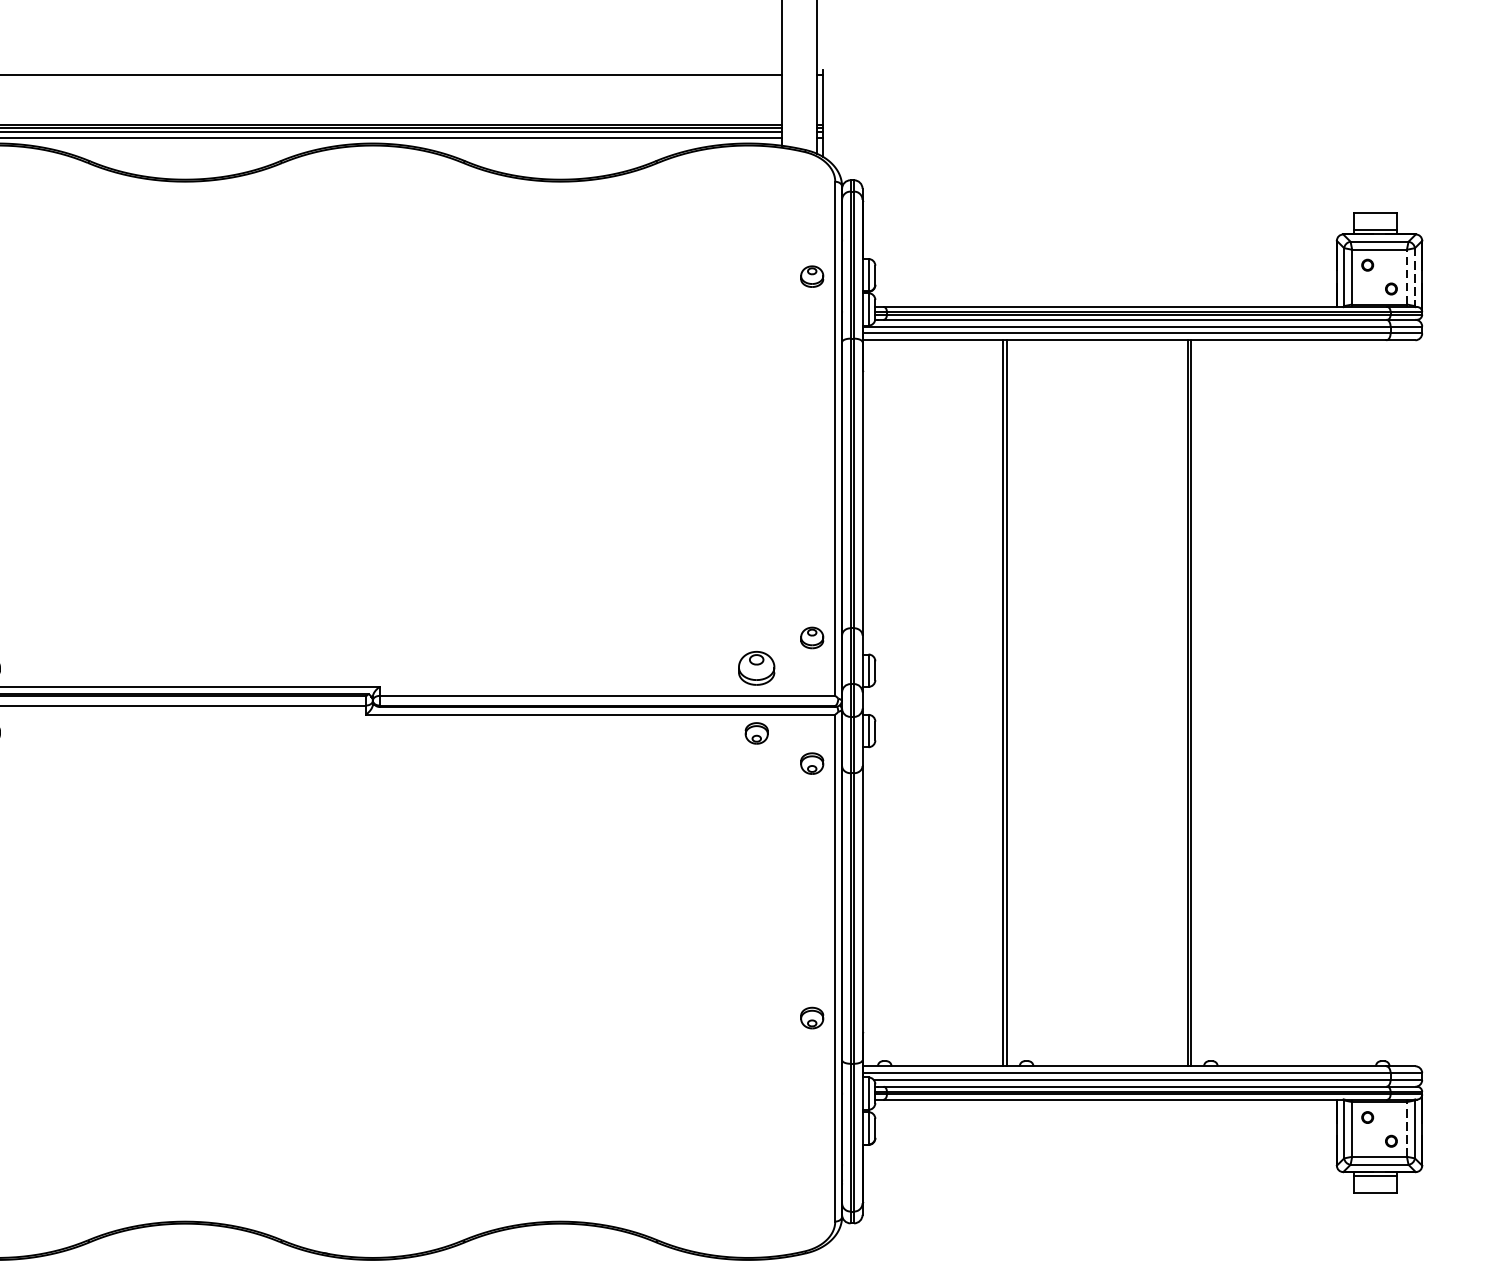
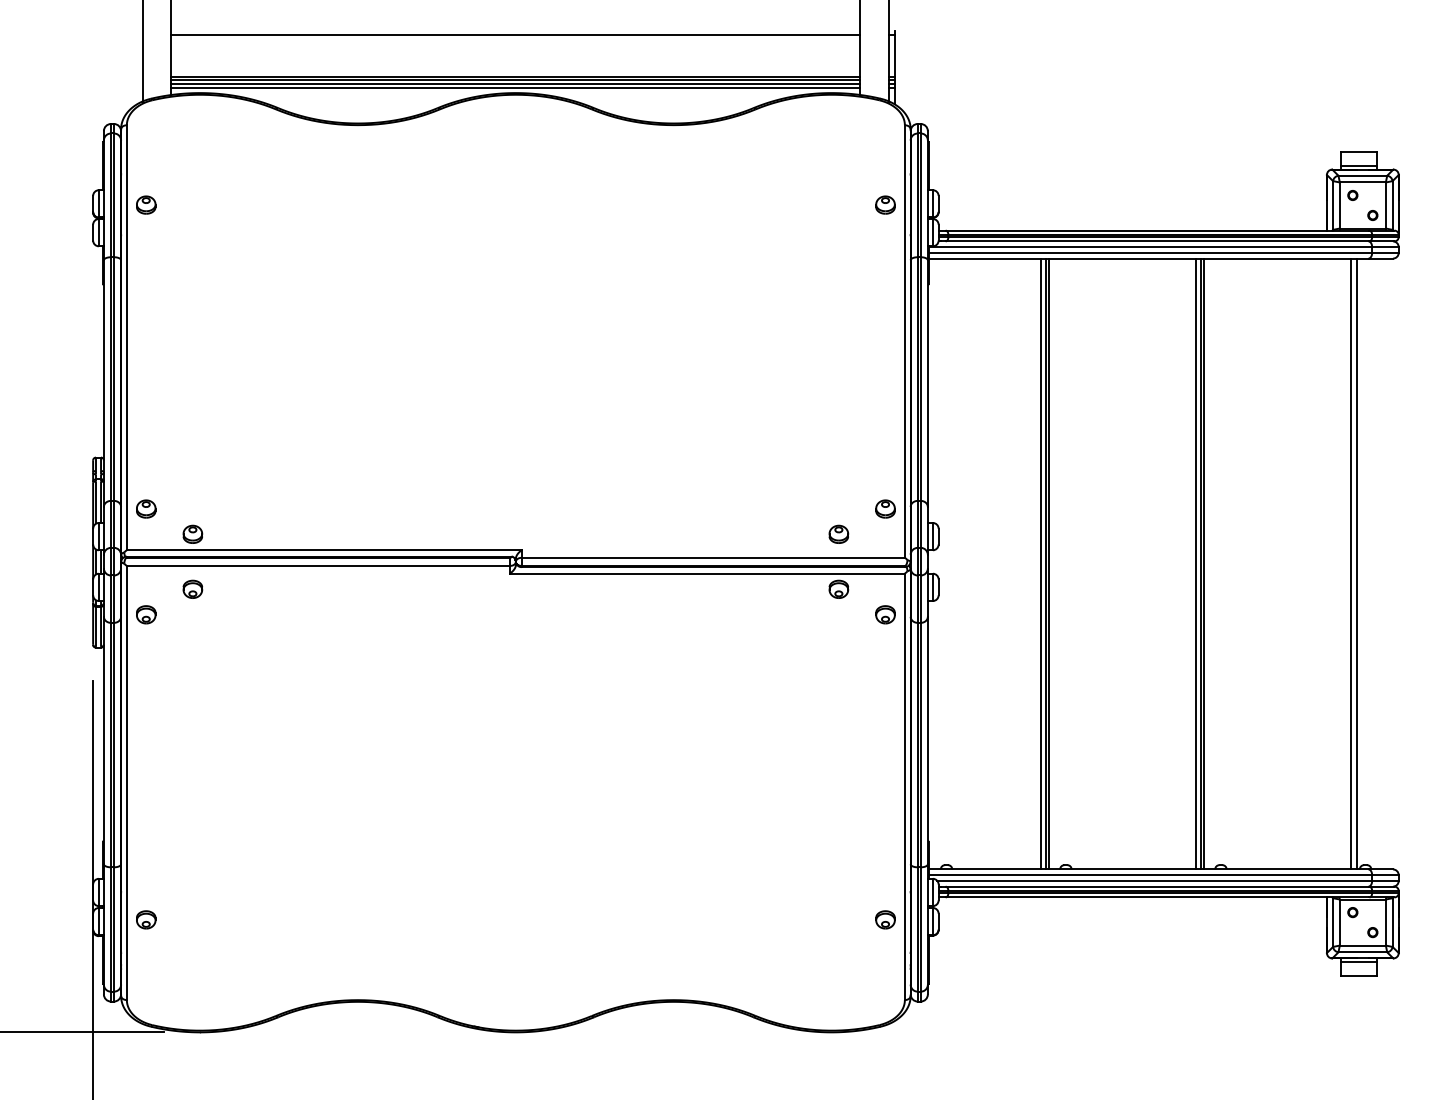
line: (1406, 277) -> (1385, 205), dashed -> solid
line: (1414, 278) -> (1392, 206), dashed -> solid
part: (756, 667) -> (838, 533), size x0.62
line: (996, 702) -> (1040, 563), added
line: (1180, 702) -> (1195, 563), added
line: (1364, 702) -> (1350, 563), added
line: (1372, 702) -> (1356, 563), added
part: (812, 1017) -> (885, 919), moved
line: (1406, 1129) -> (1385, 922), dashed -> solid

